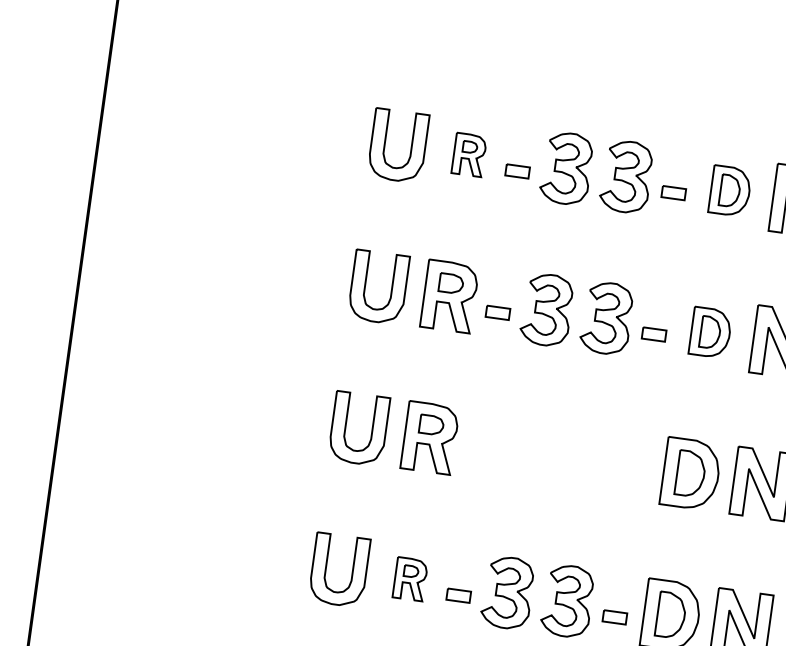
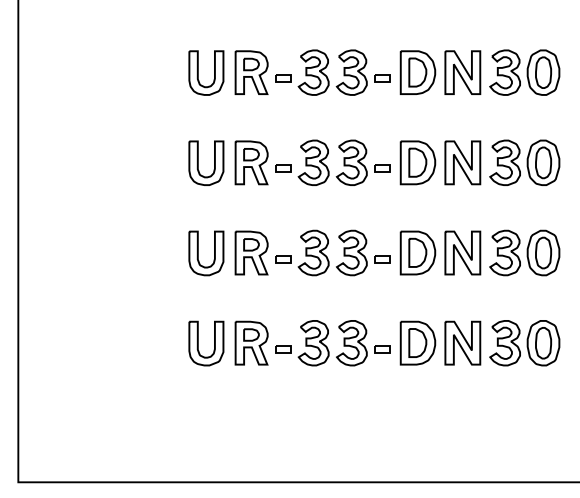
part: (469, 154) -> (251, 72), size x1.67
part: (729, 190) -> (417, 72), size x1.43
part: (709, 332) -> (417, 162), size x1.43
part: (548, 459) -> (327, 256), added
part: (410, 578) -> (251, 342), size x1.67

